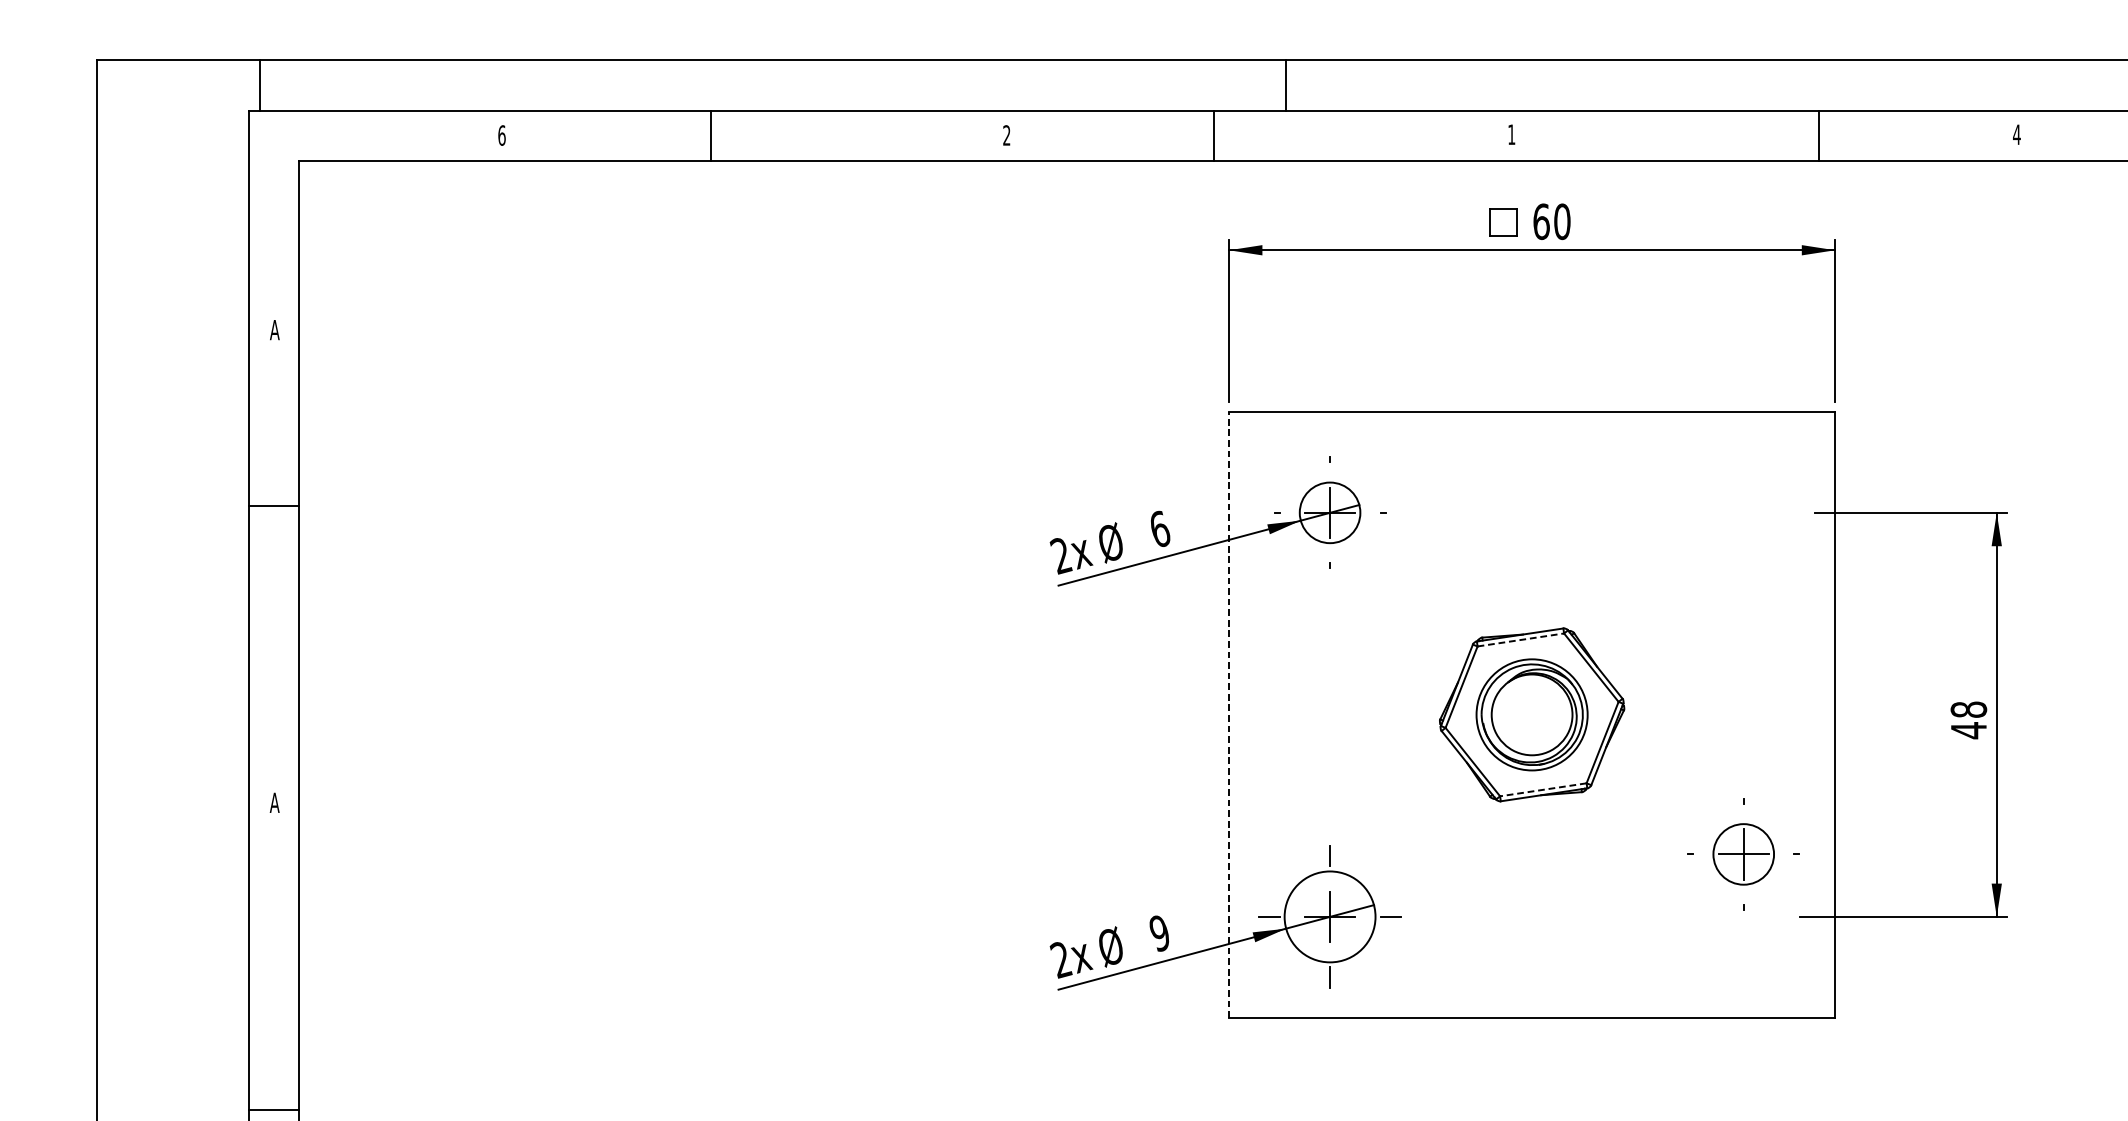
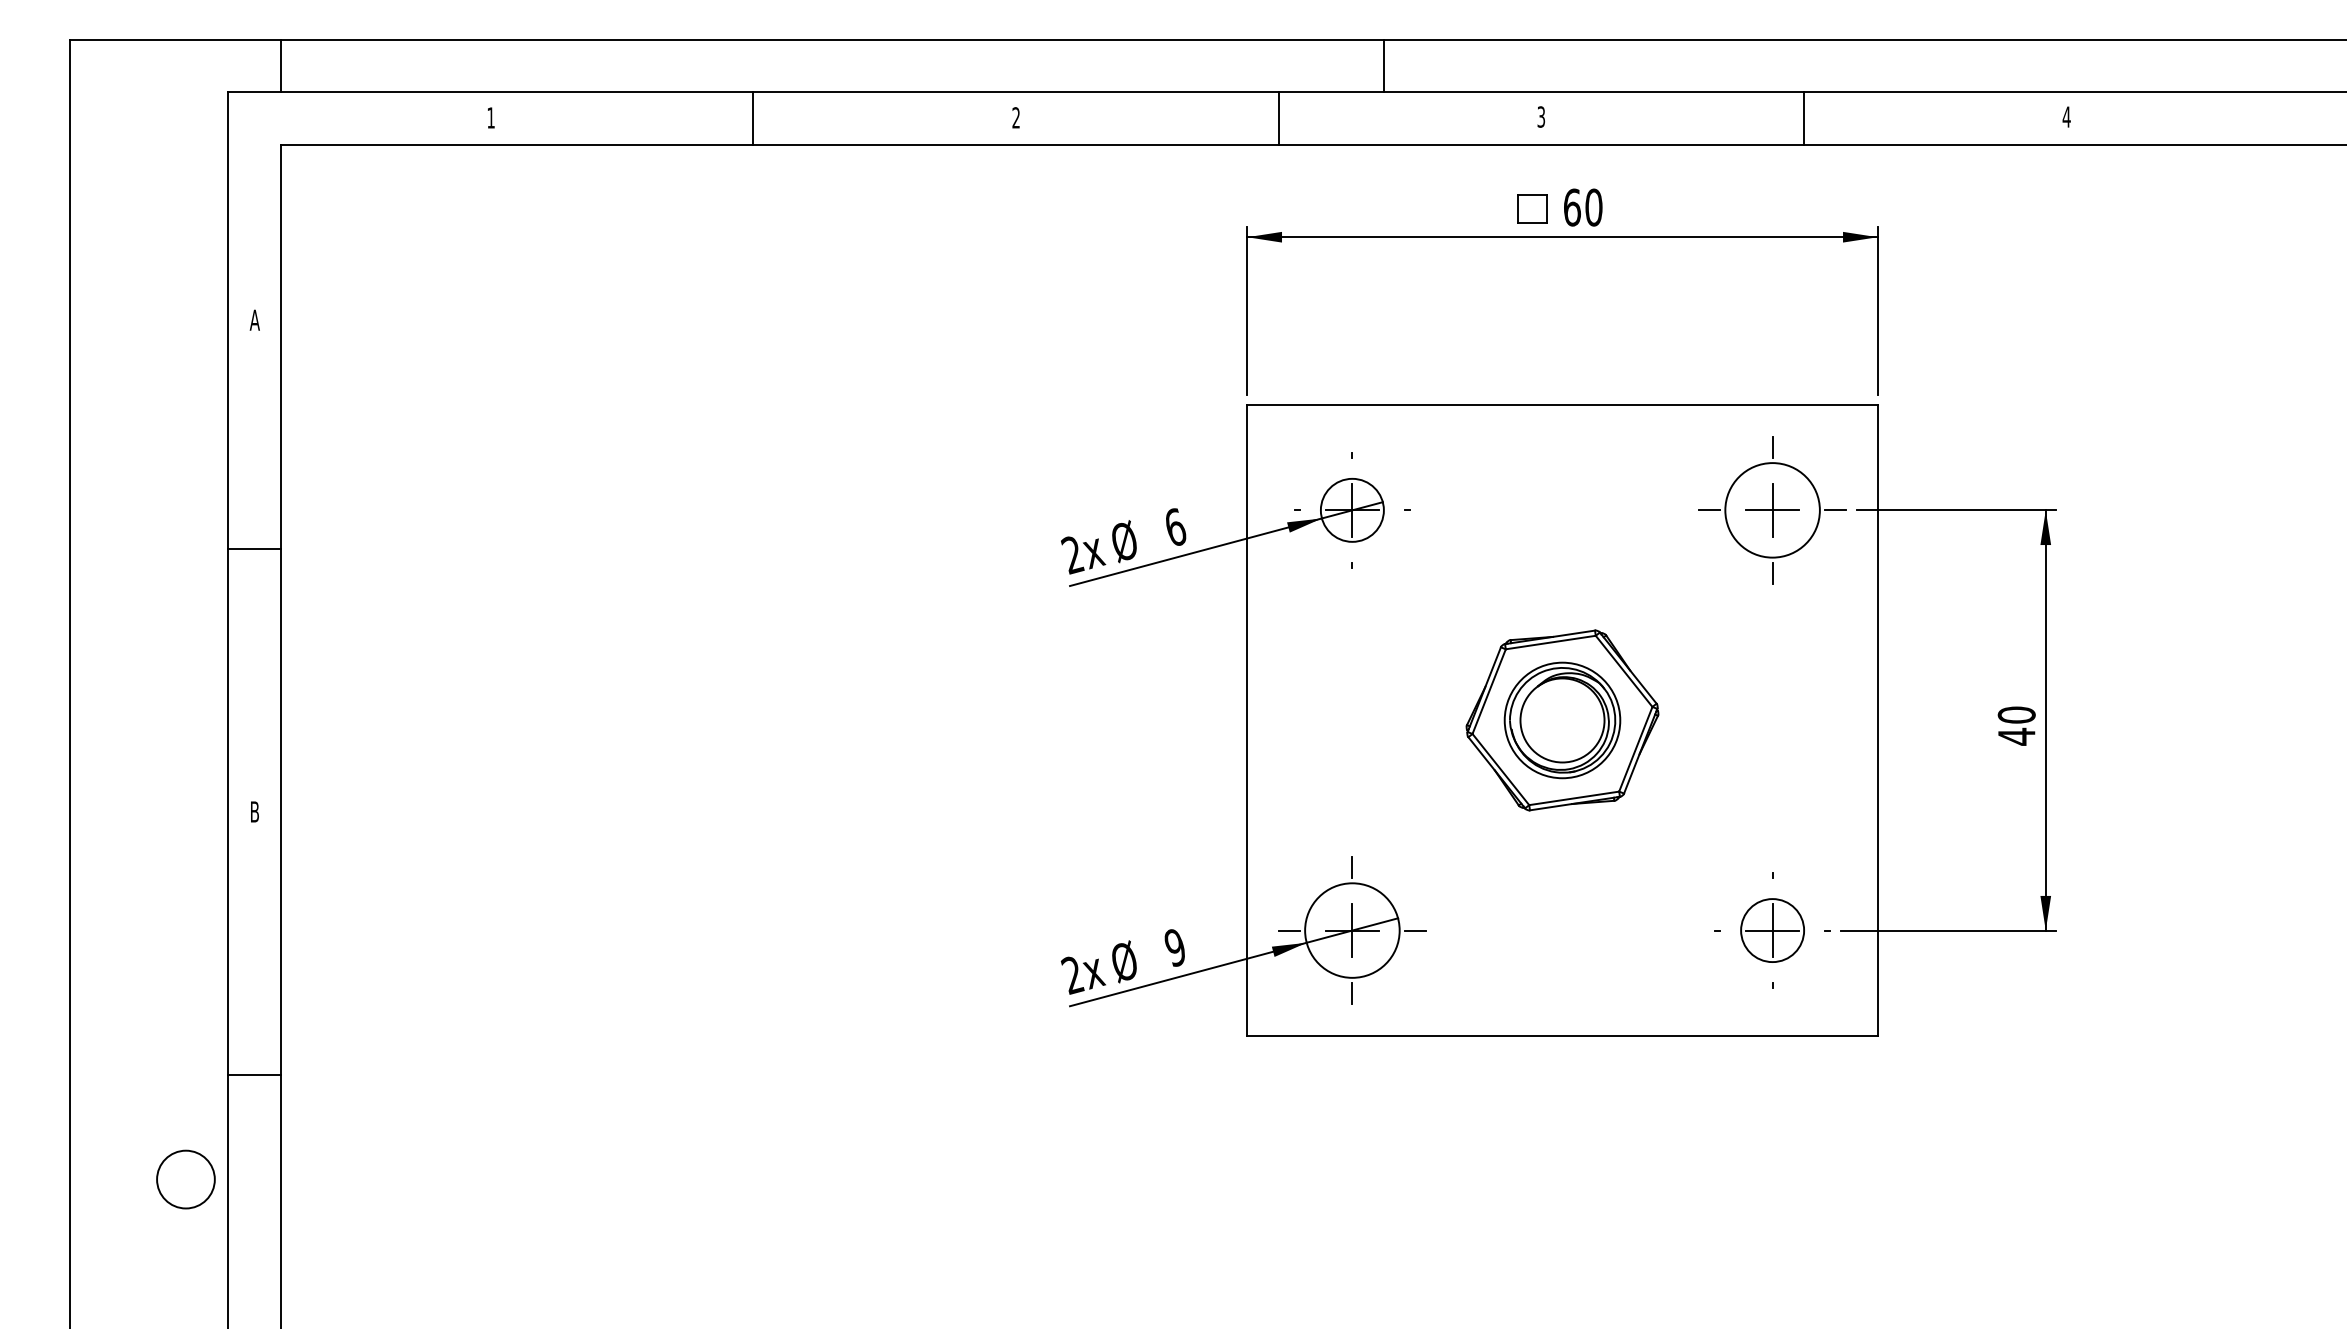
line: (260, 85) -> (280, 65), moved
line: (1285, 85) -> (1383, 65), moved
text: (1511, 134) -> (1541, 116), 1 -> 3
text: (502, 135) -> (491, 117), 6 -> 1
line: (710, 136) -> (753, 118), moved
line: (1213, 136) -> (1278, 118), moved
line: (1818, 136) -> (1803, 118), moved
line: (273, 506) -> (253, 549), moved
part: (1734, 513) -> (1772, 510), added
line: (1521, 639) -> (1551, 642), dashed -> solid
text: (1968, 709) -> (2016, 714), 48 -> 40
line: (1229, 713) -> (1247, 719), dashed -> solid
line: (1542, 789) -> (1573, 798), dashed -> solid
text: (274, 802) -> (254, 811), A -> B
part: (1743, 854) -> (1772, 930), moved
line: (273, 1110) -> (253, 1074), moved

